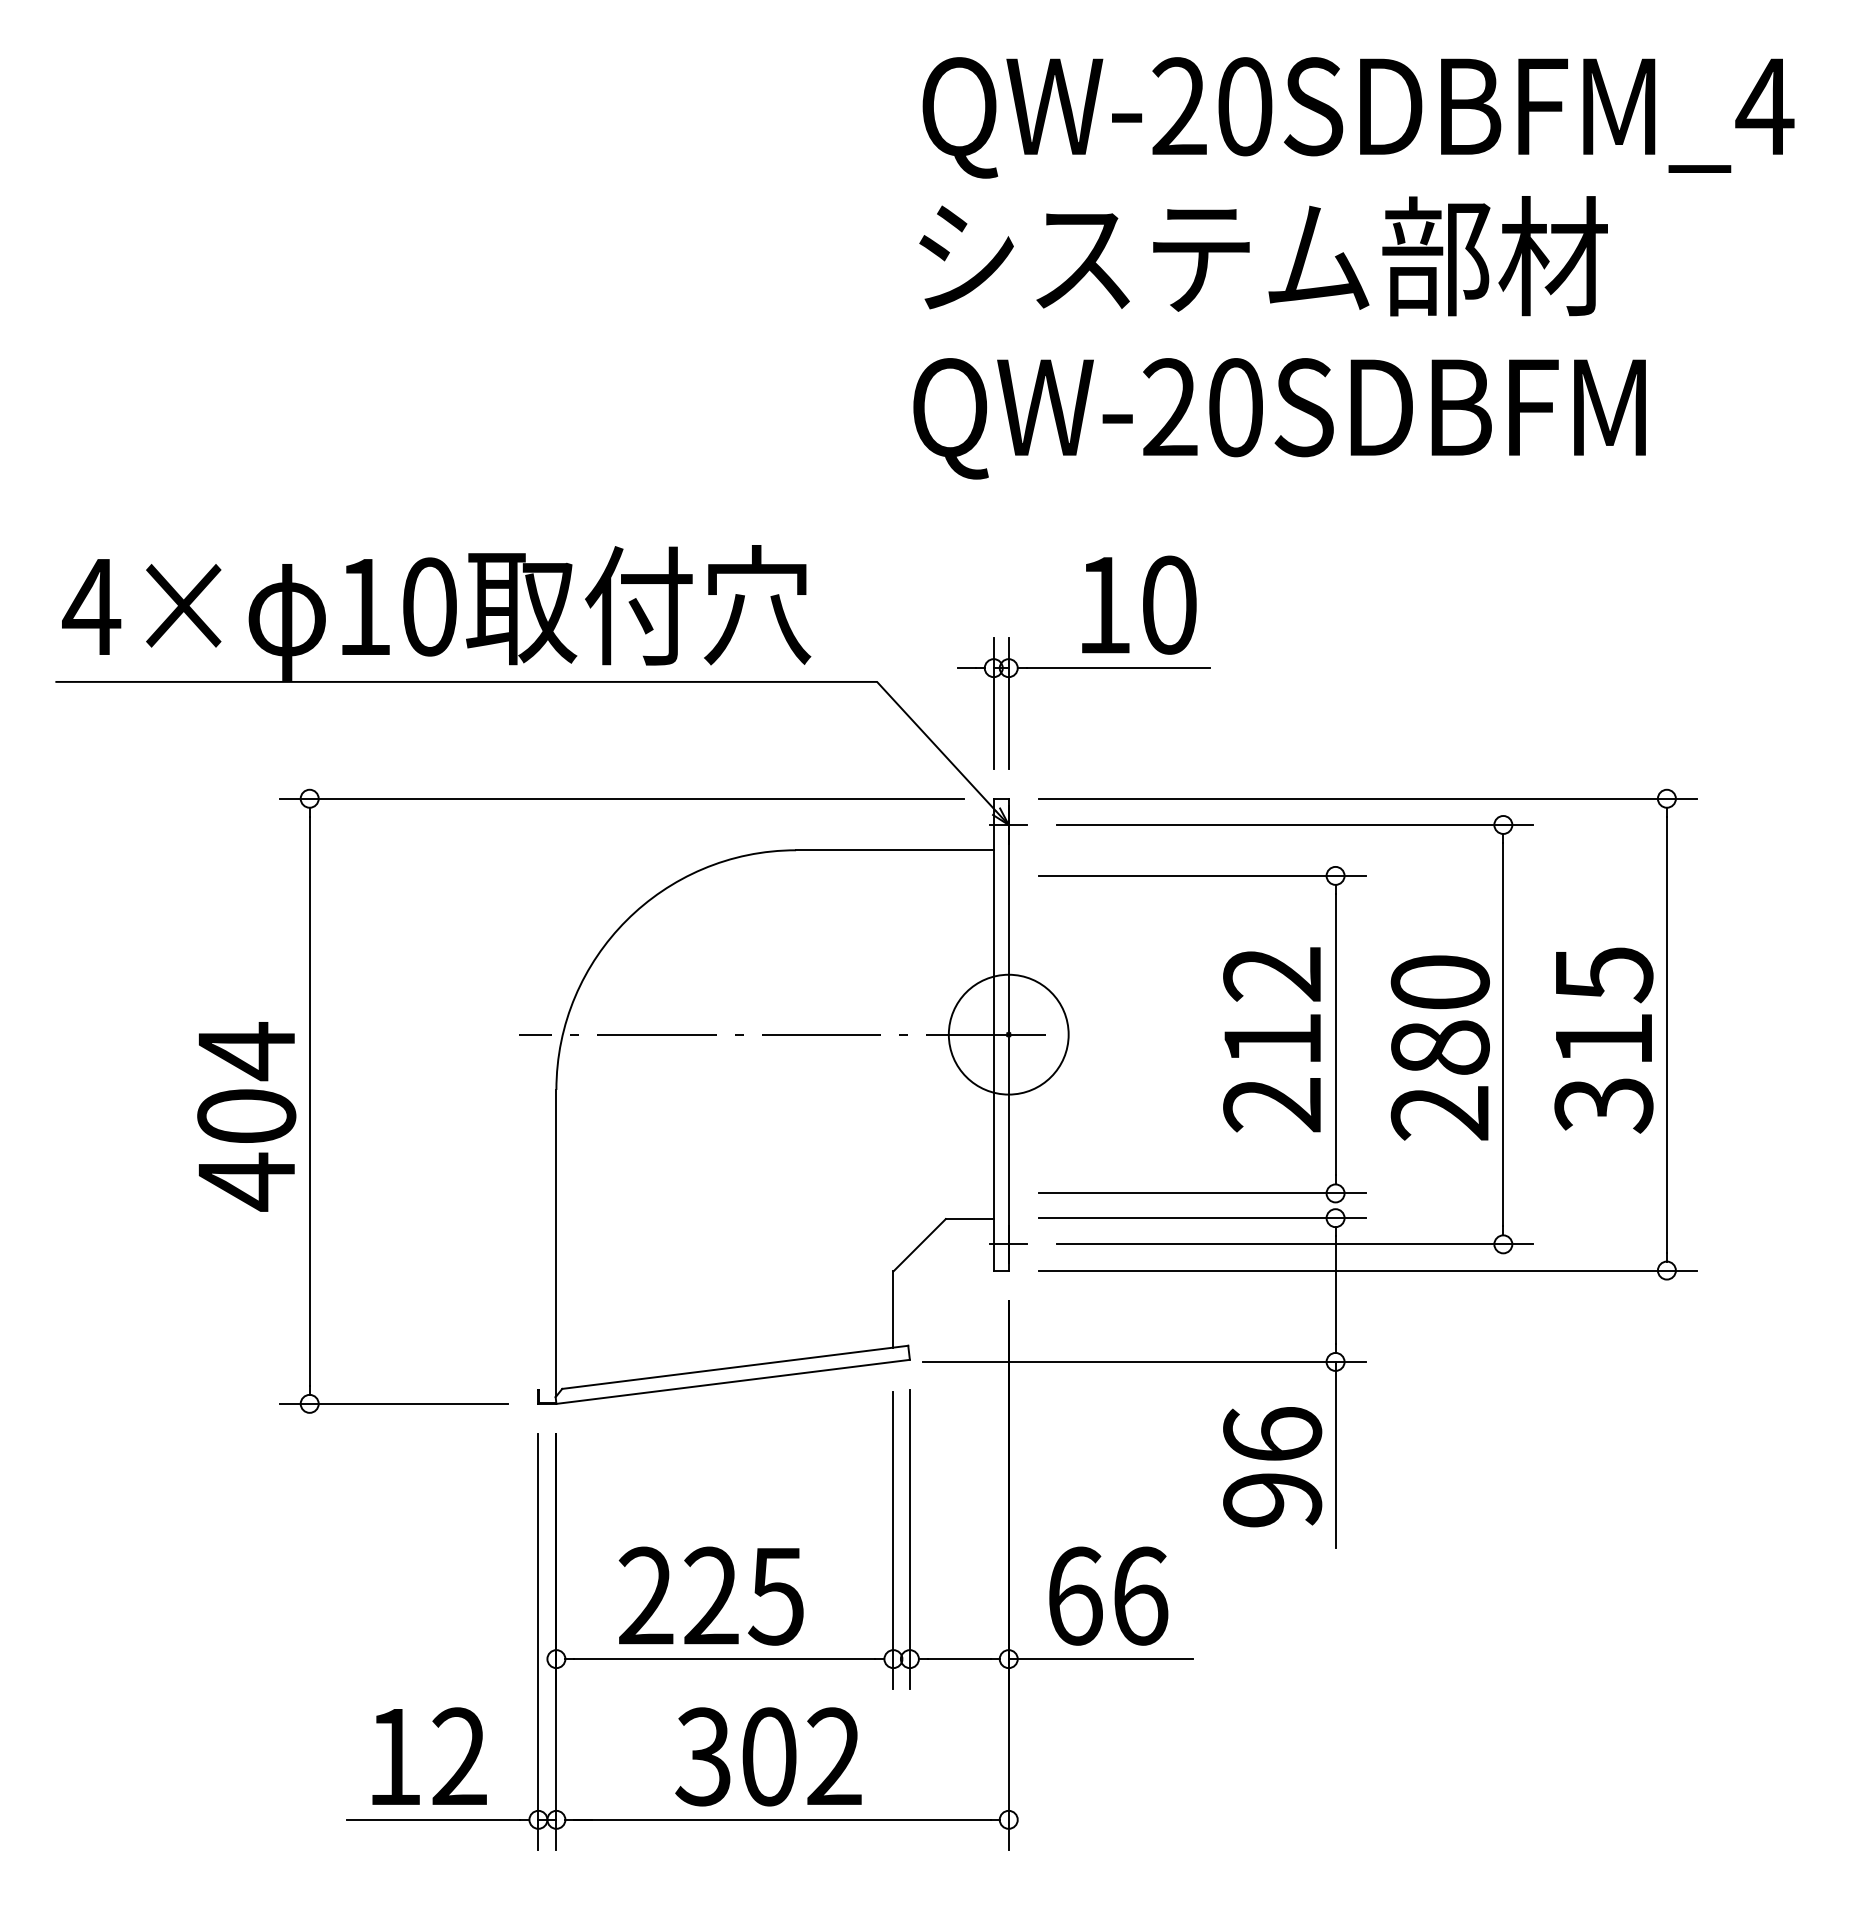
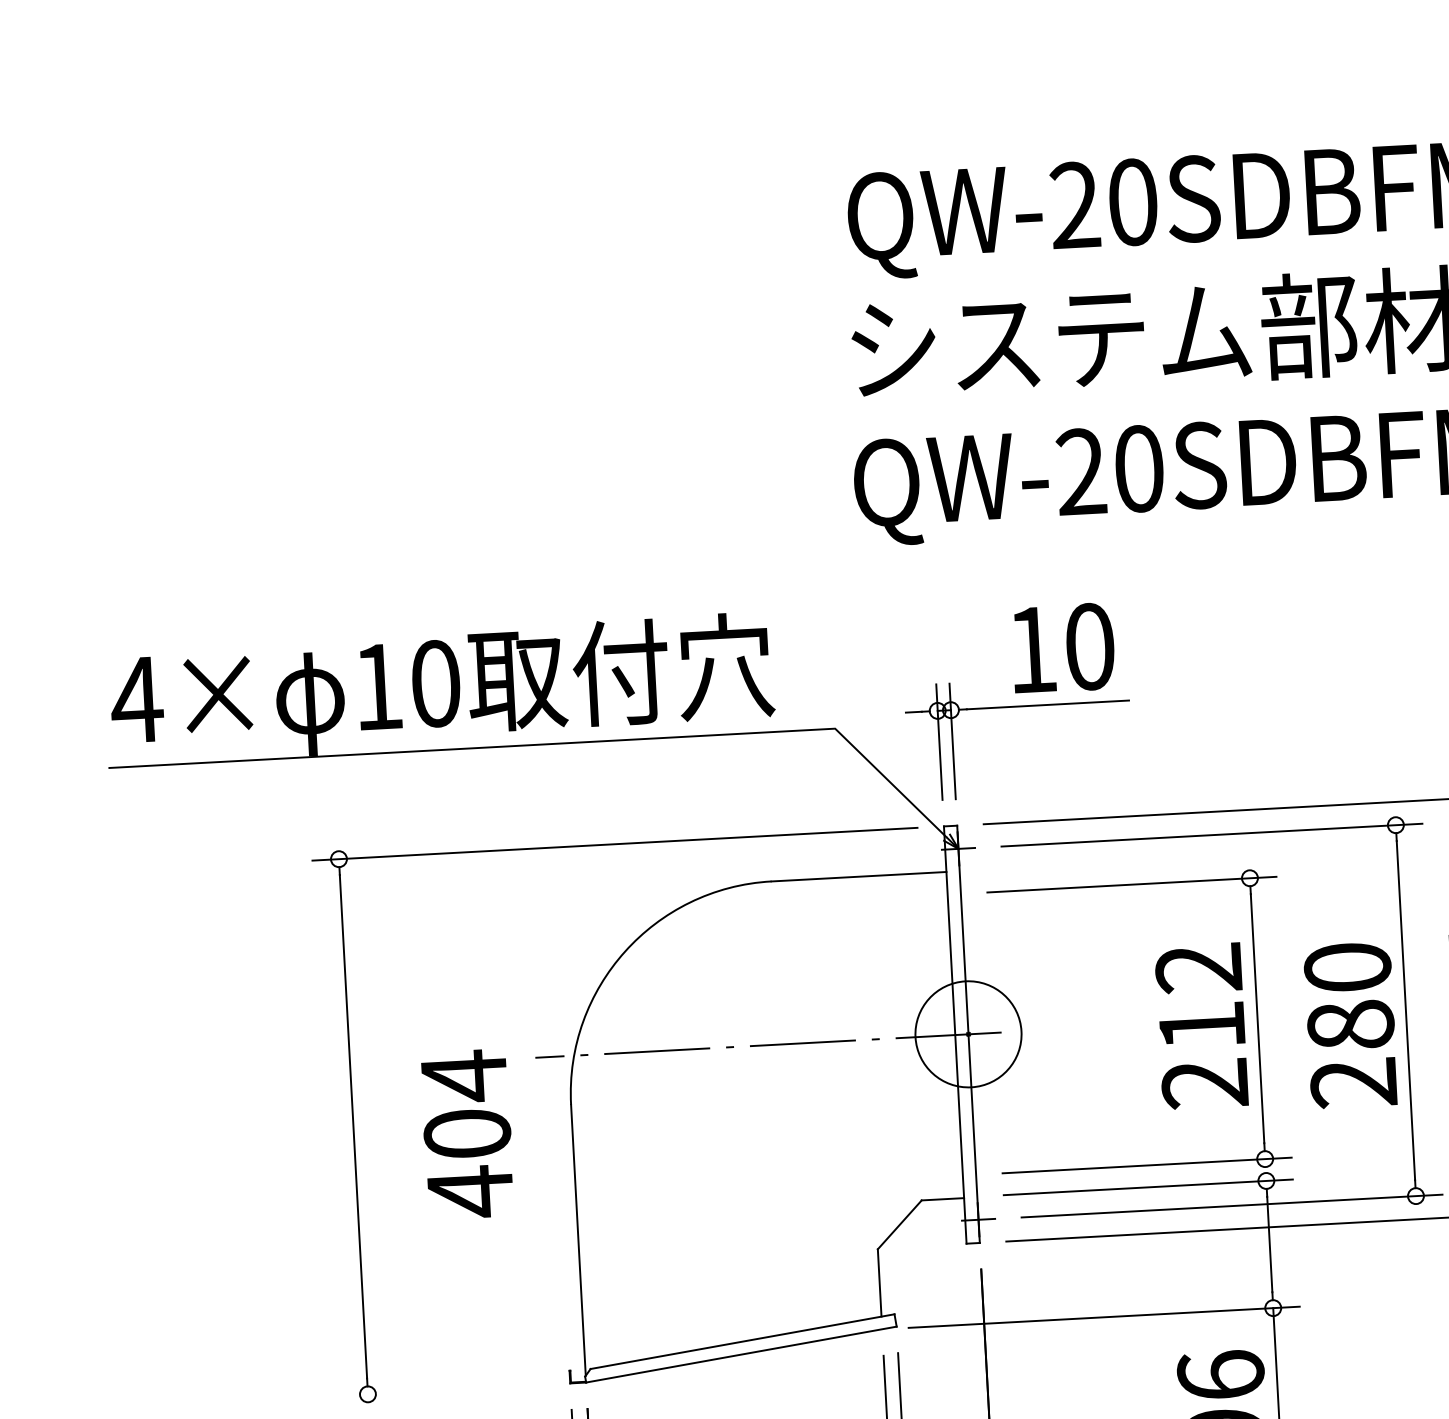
text: (246, 1116) -> (467, 1134), moved
line: (393, 1403) -> (442, 1390), removed

